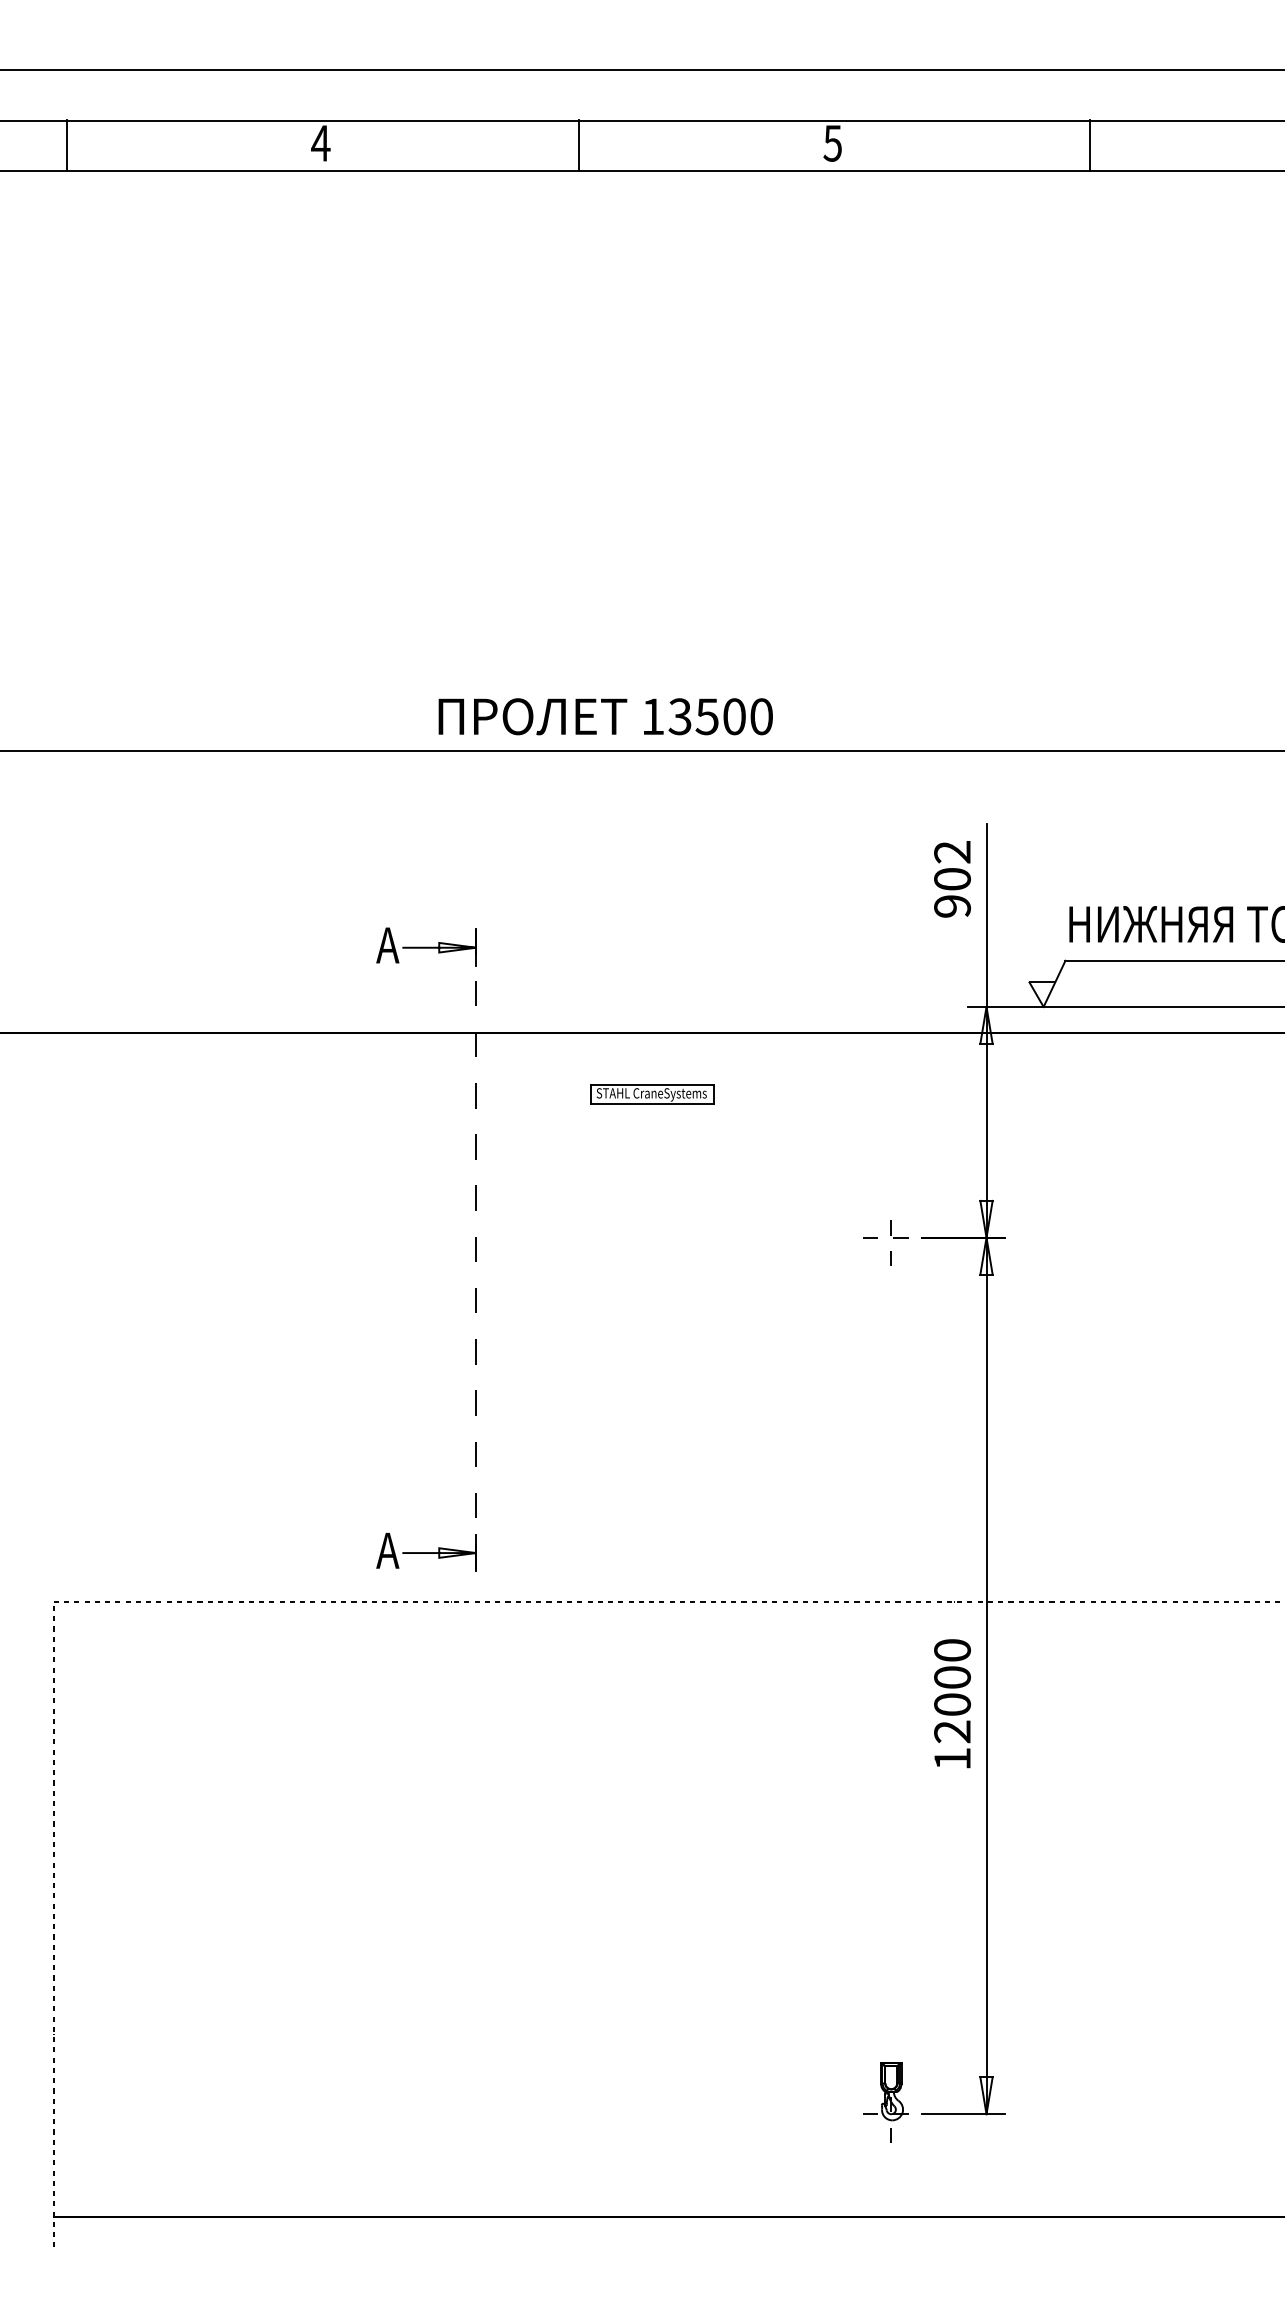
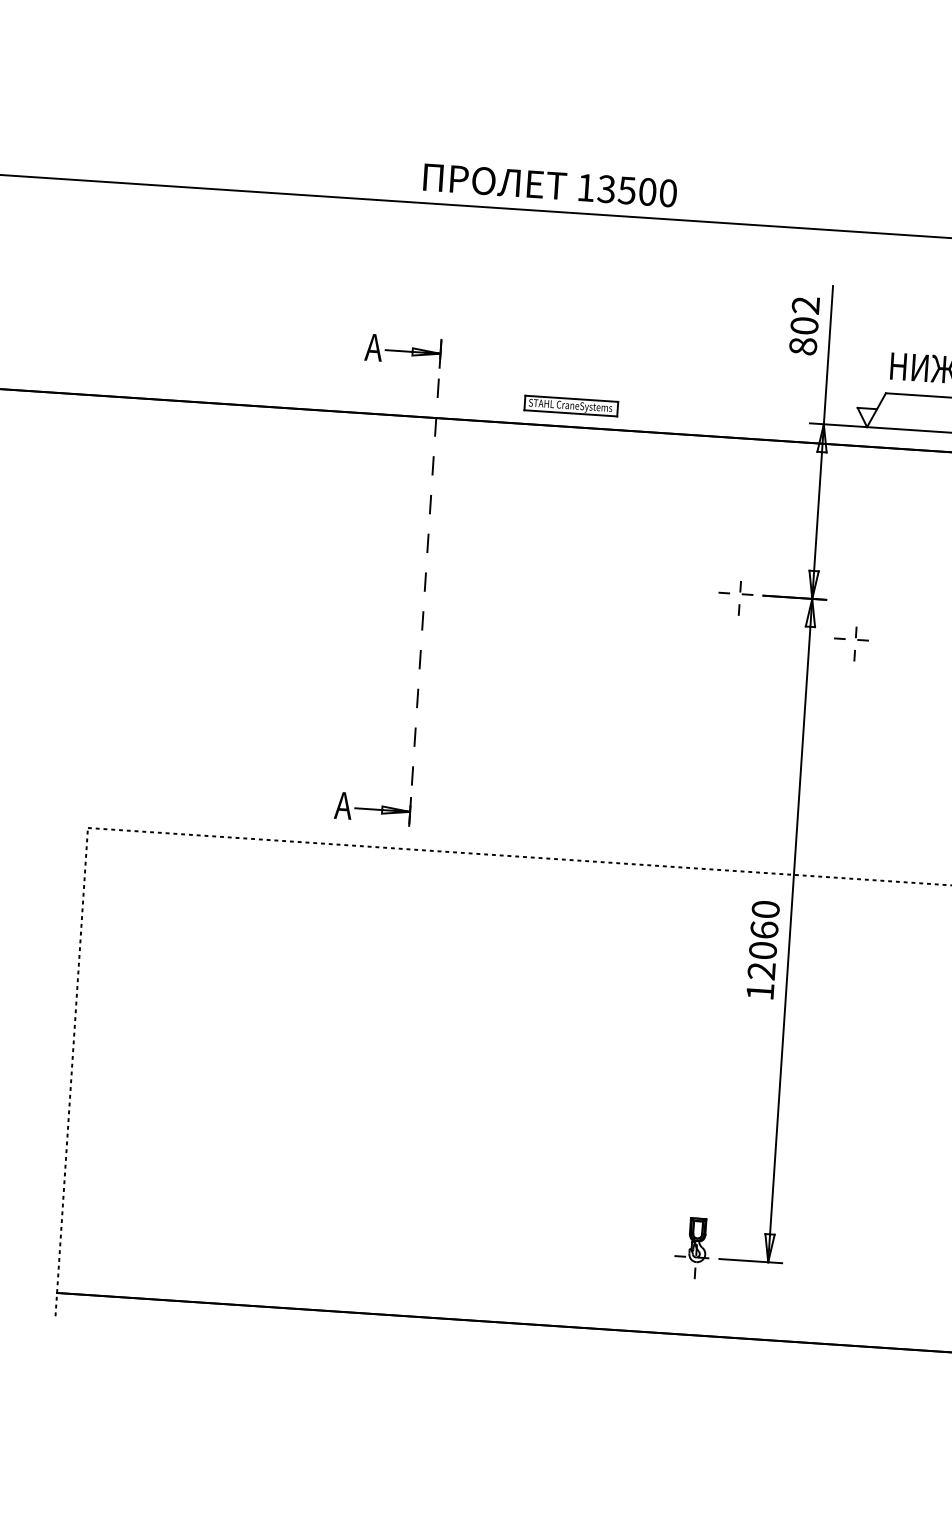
text: (952, 906) -> (803, 346), 902 -> 802
part: (652, 1094) -> (571, 406), moved
part: (1046, 1285) -> (855, 638), added
text: (952, 1677) -> (764, 930), 12000 -> 12060

